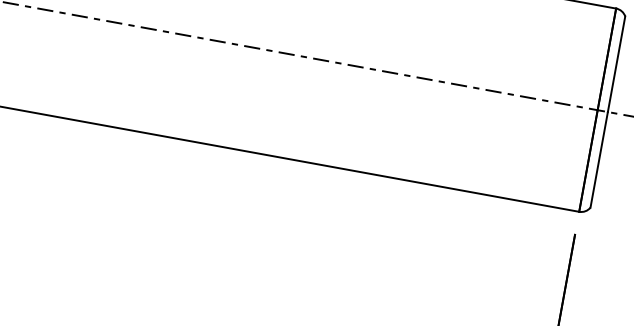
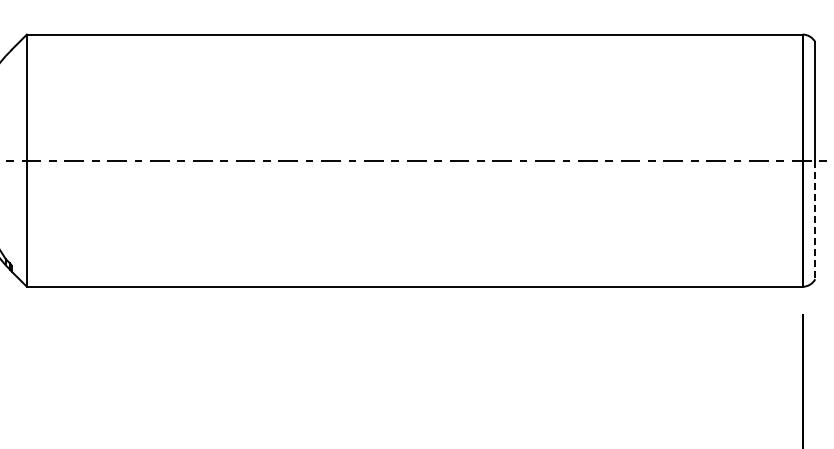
line: (599, 160) -> (815, 220), solid -> dashed

